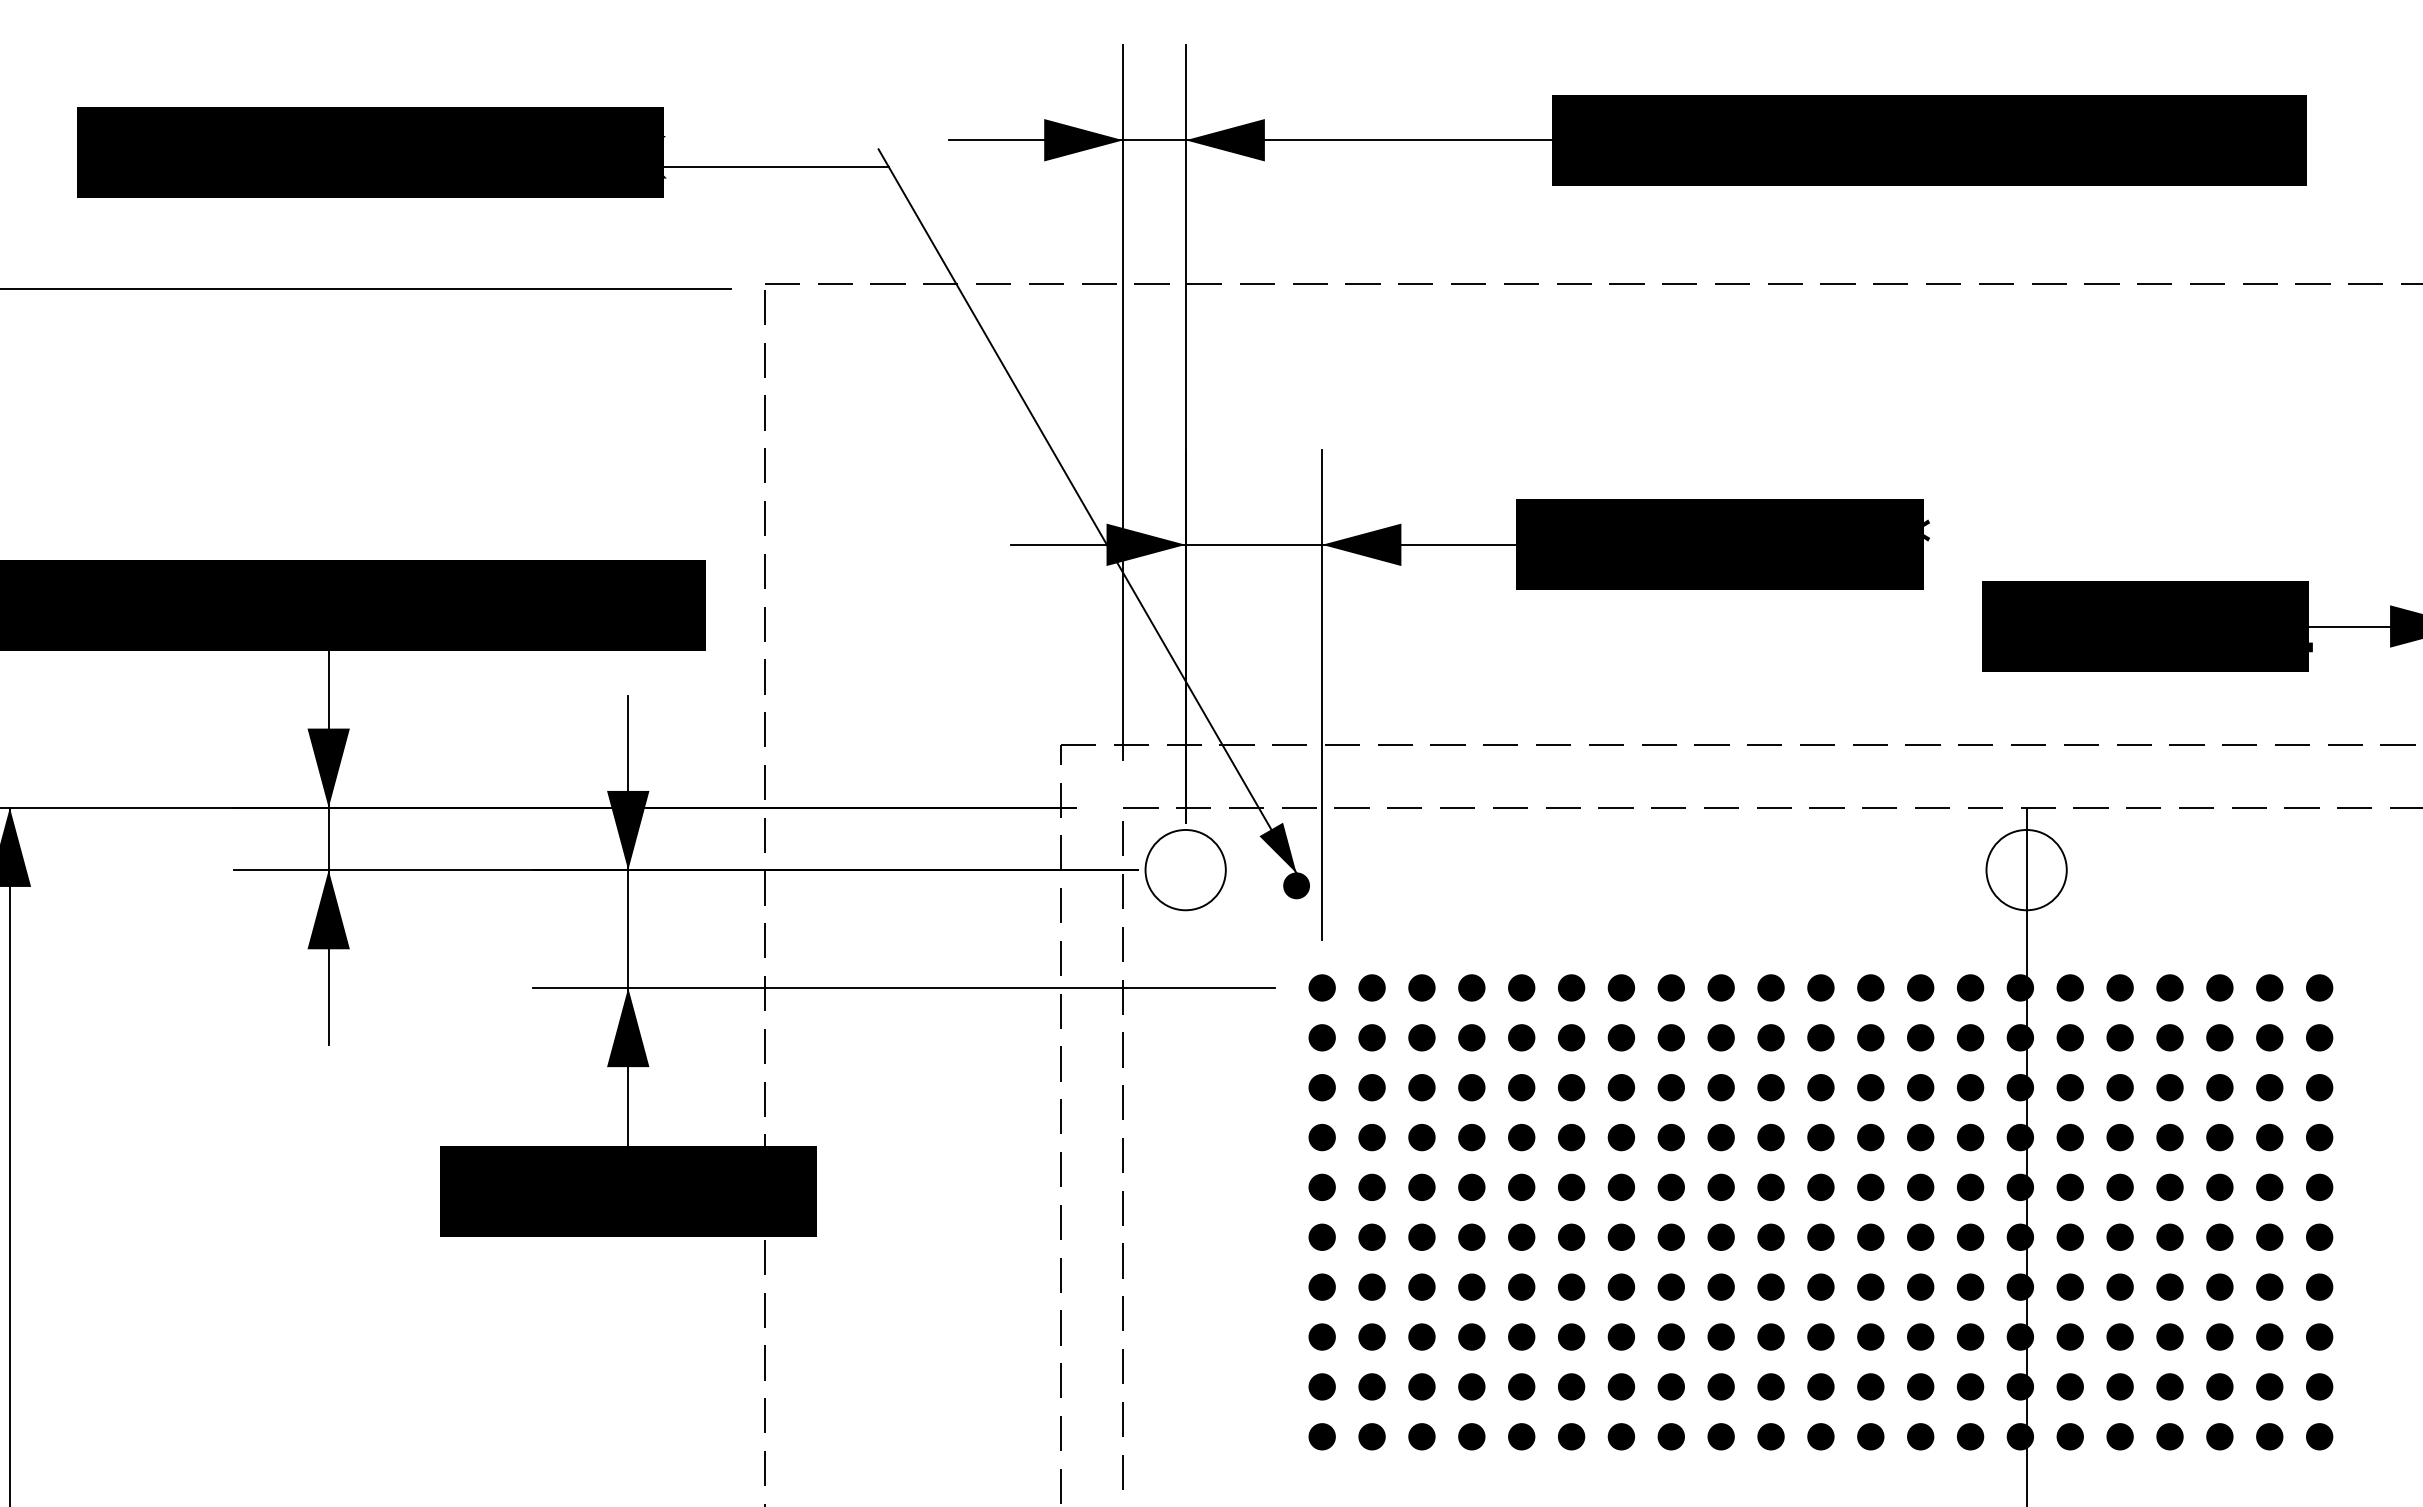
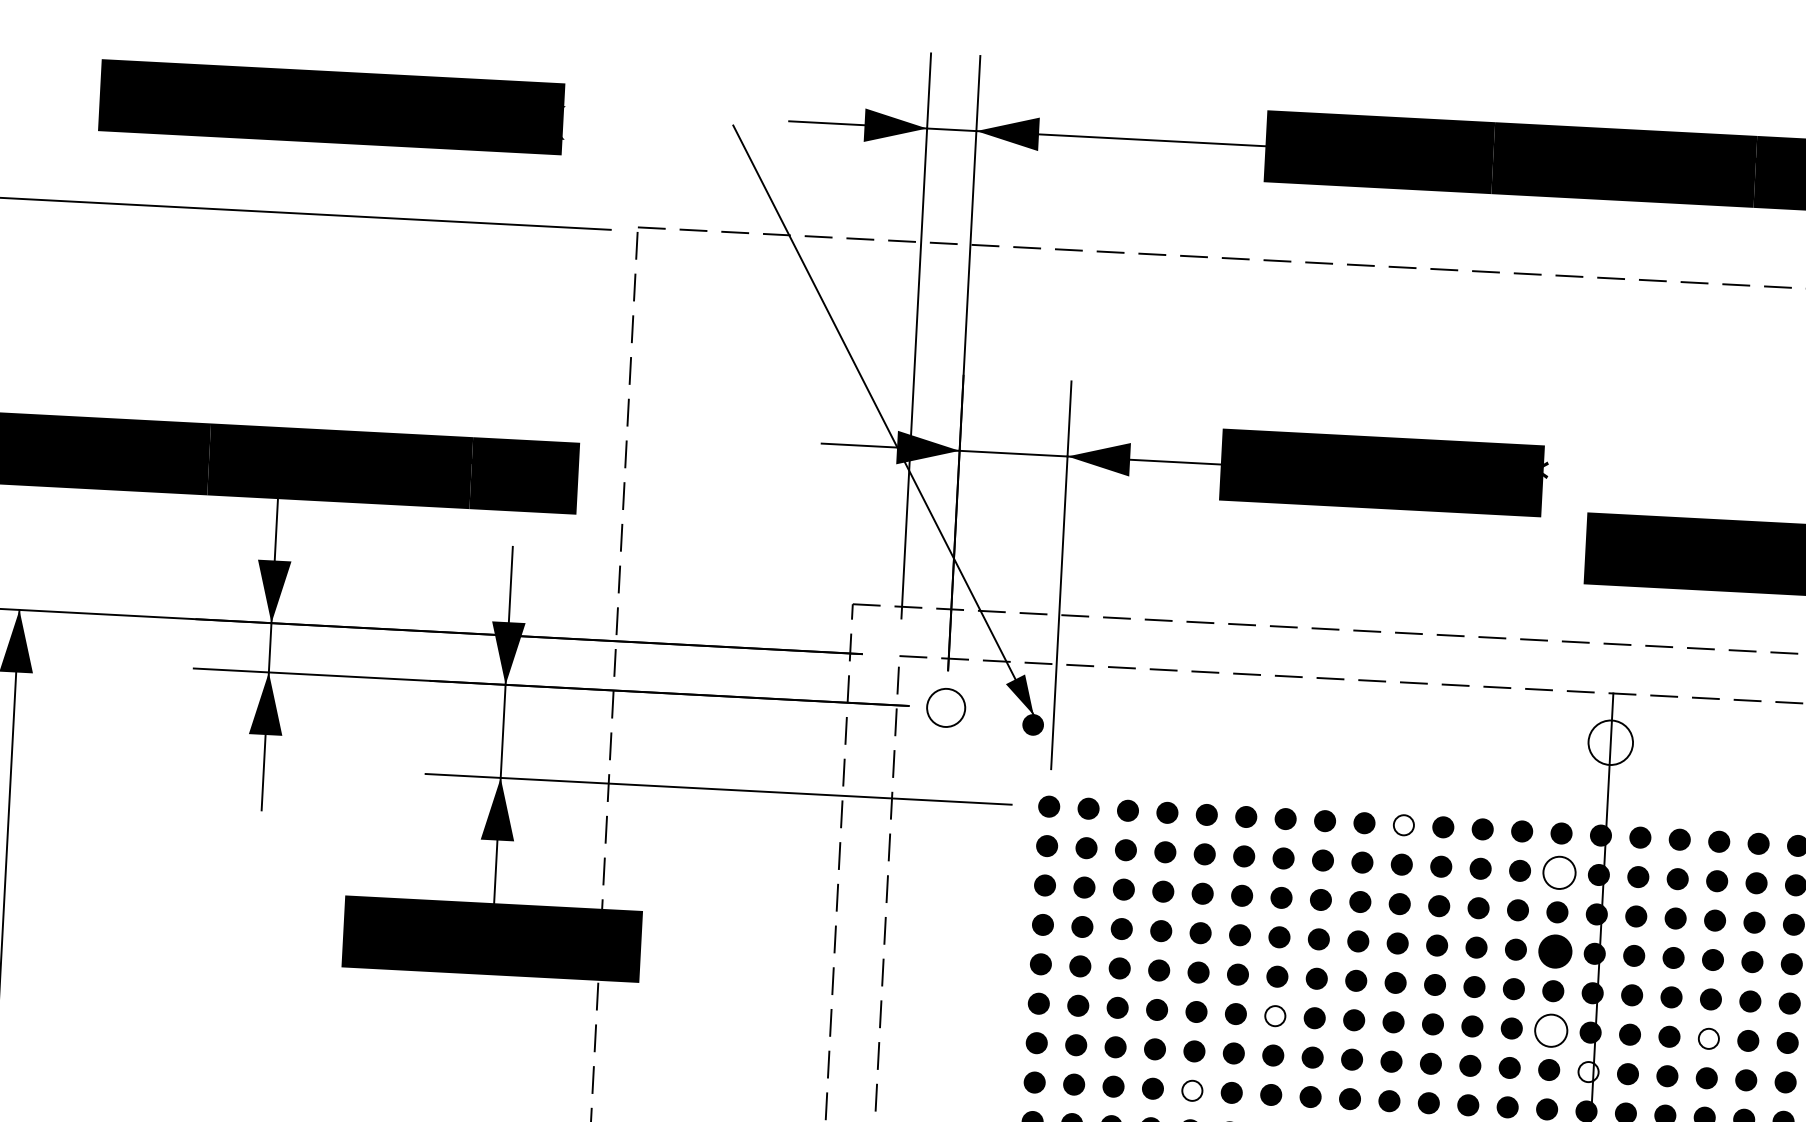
line: (773, 167) -> (649, 135), removed
circle: (1185, 869) -> (946, 707), size x0.6
circle: (2026, 869) -> (1610, 742), size x0.7
fill: (1770, 987) -> (1403, 824), removed
part: (1970, 1037) -> (1559, 872), size x1.6
part: (1970, 1137) -> (1555, 951), size x1.6
part: (1970, 1236) -> (1551, 1029), size x1.6
fill: (1621, 1237) -> (1275, 1016), removed
fill: (2169, 1237) -> (1708, 1039), removed
fill: (2020, 1286) -> (1588, 1071), removed
fill: (1521, 1336) -> (1192, 1090), removed

